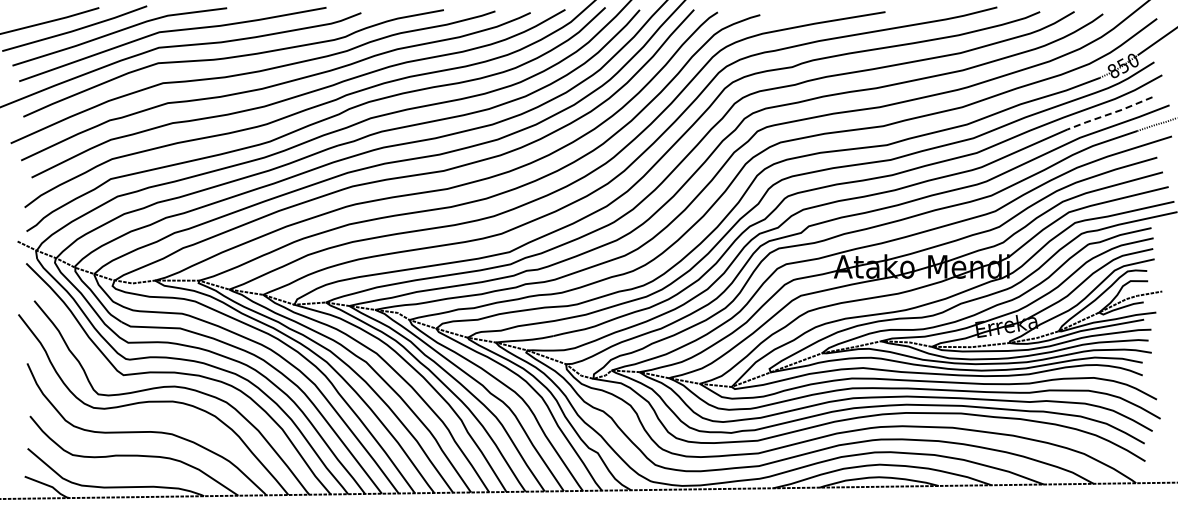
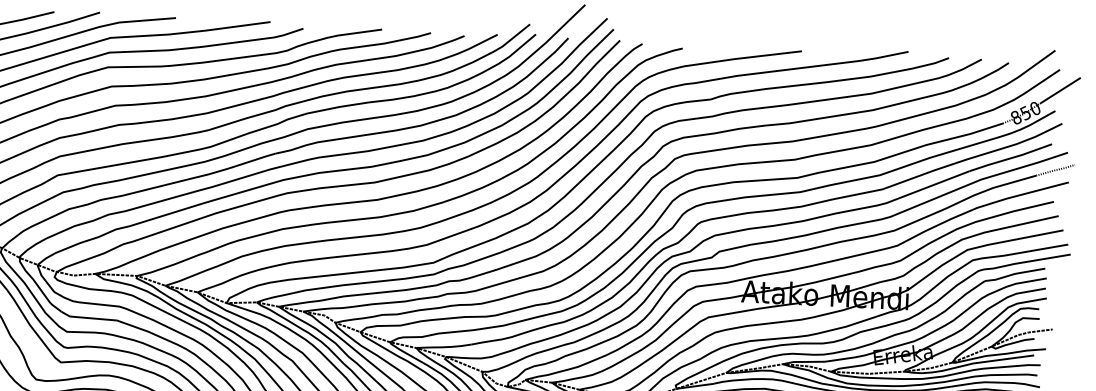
line: (1109, 114) -> (1010, 158), dashed -> solid

